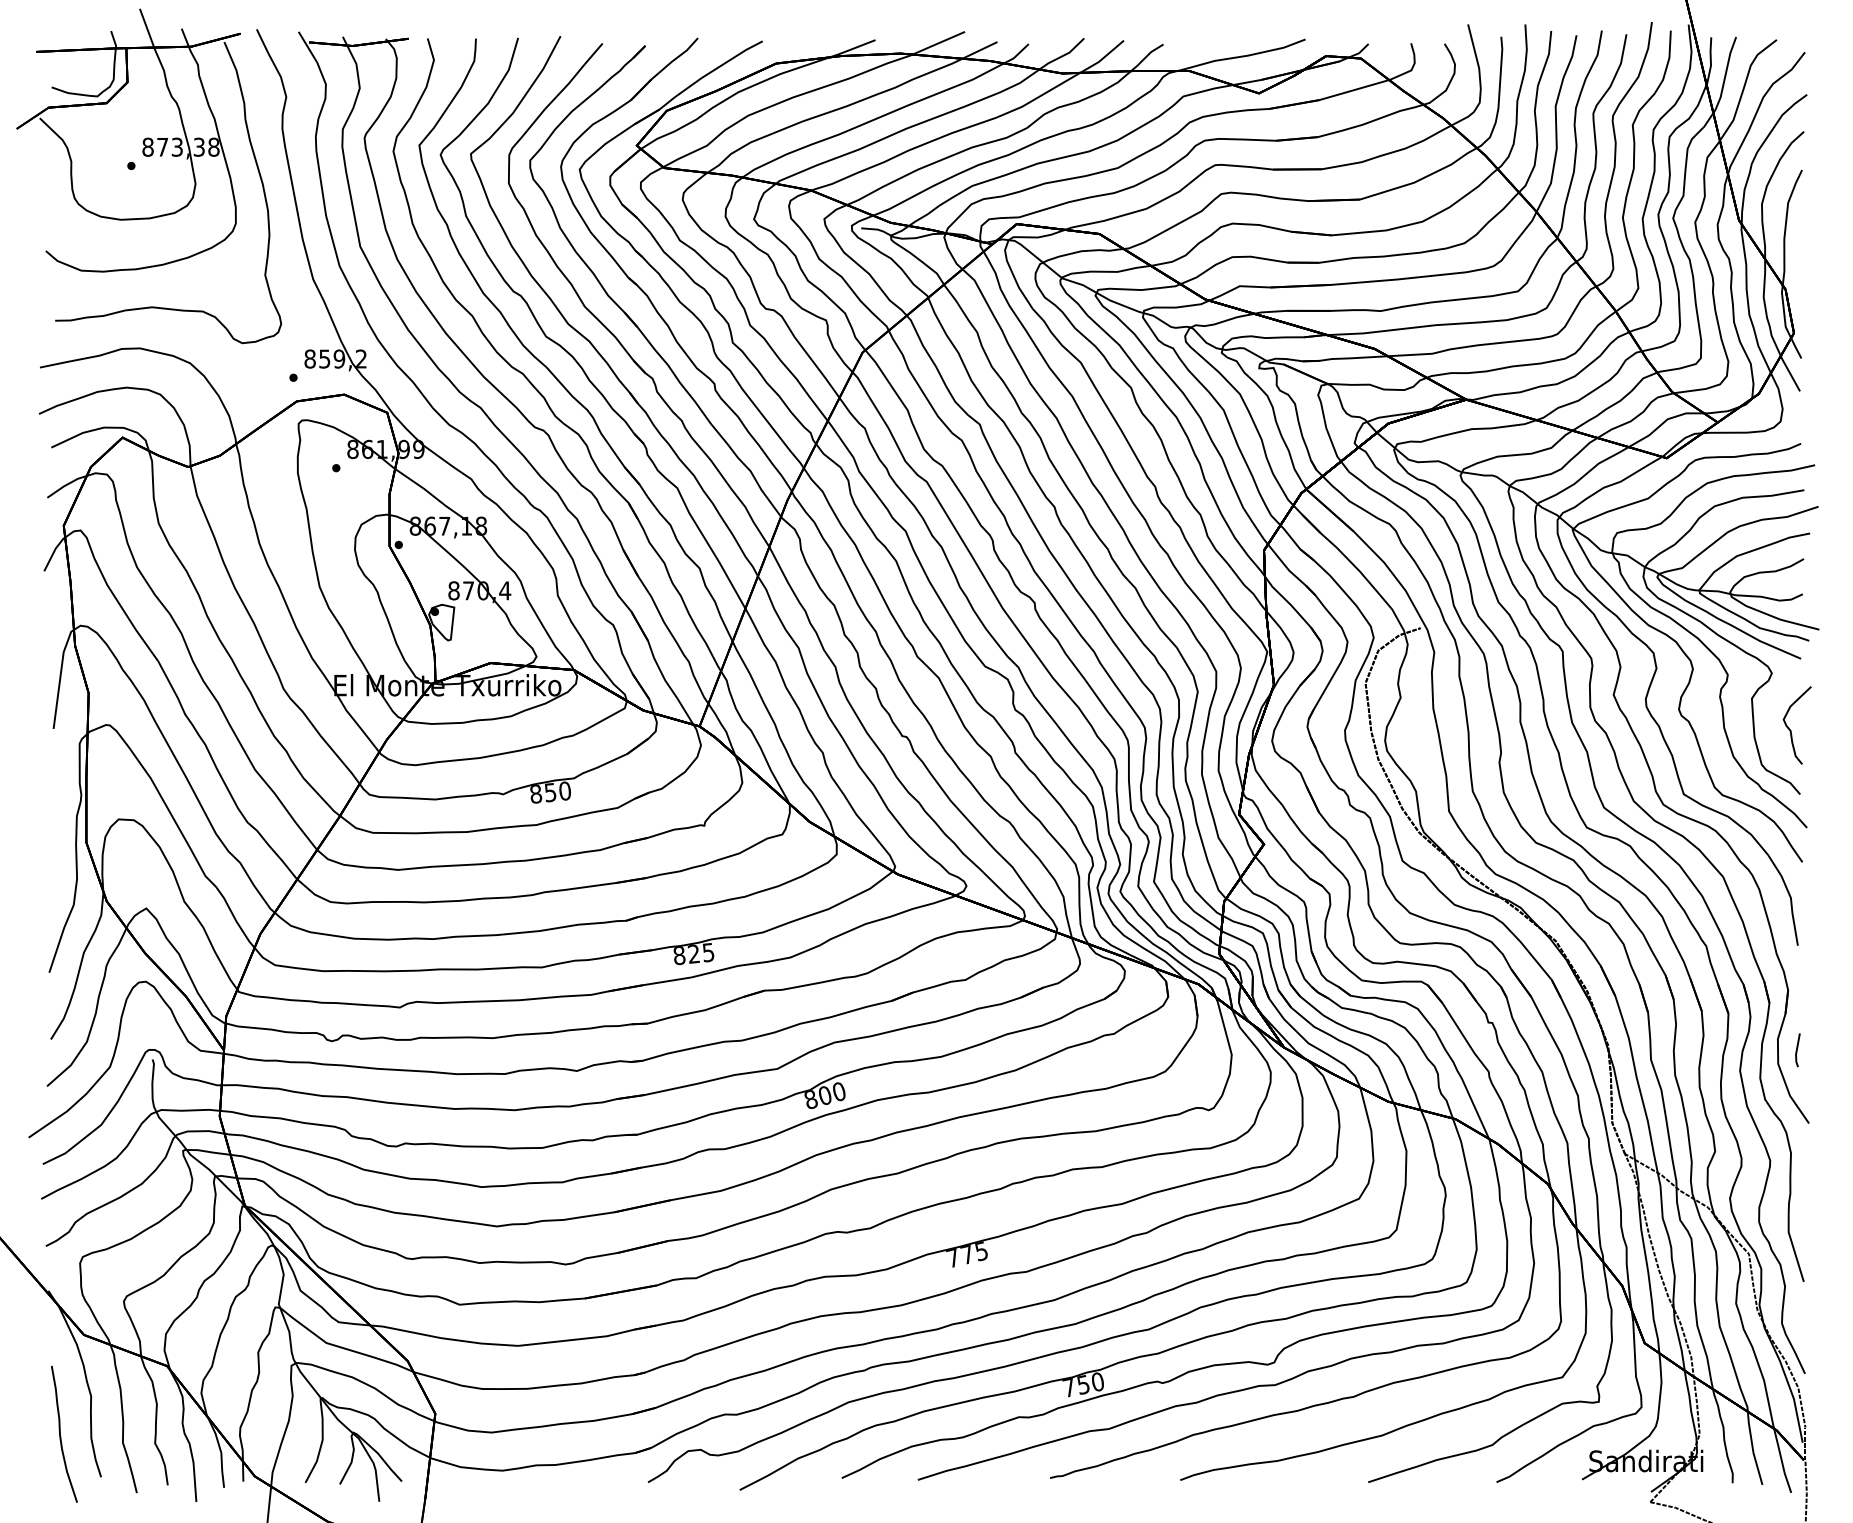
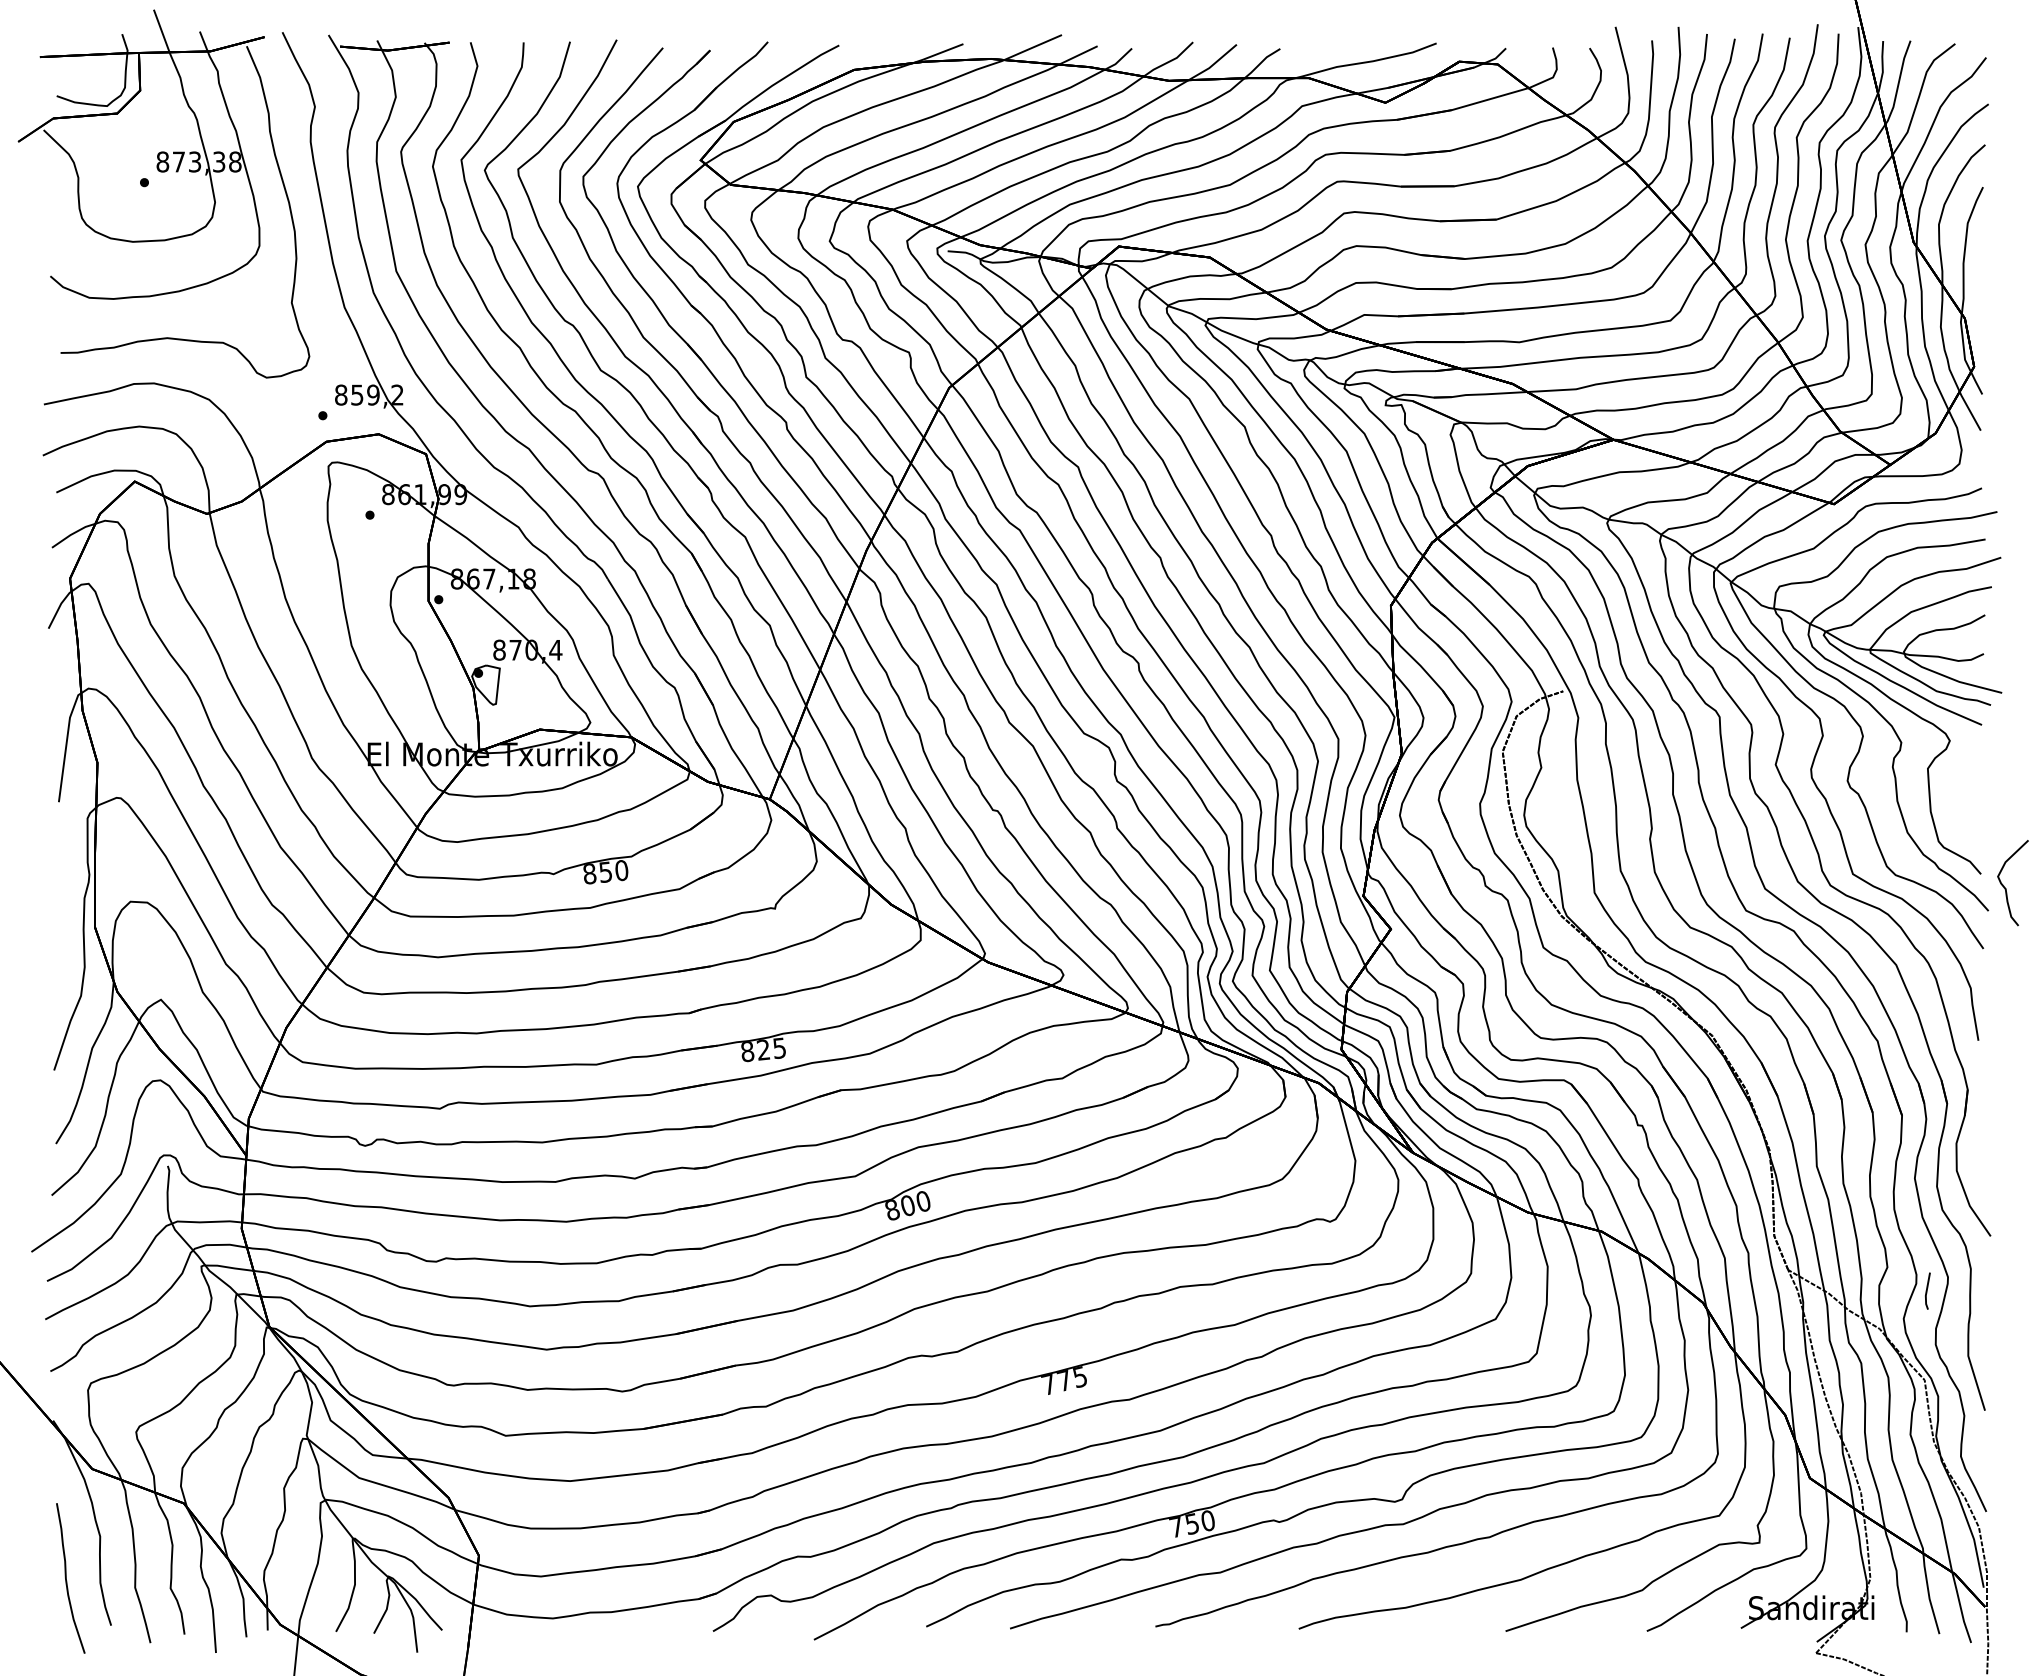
curve: (1791, 730) -> (2006, 888), moved
line: (1797, 1050) -> (1927, 1291), moved

